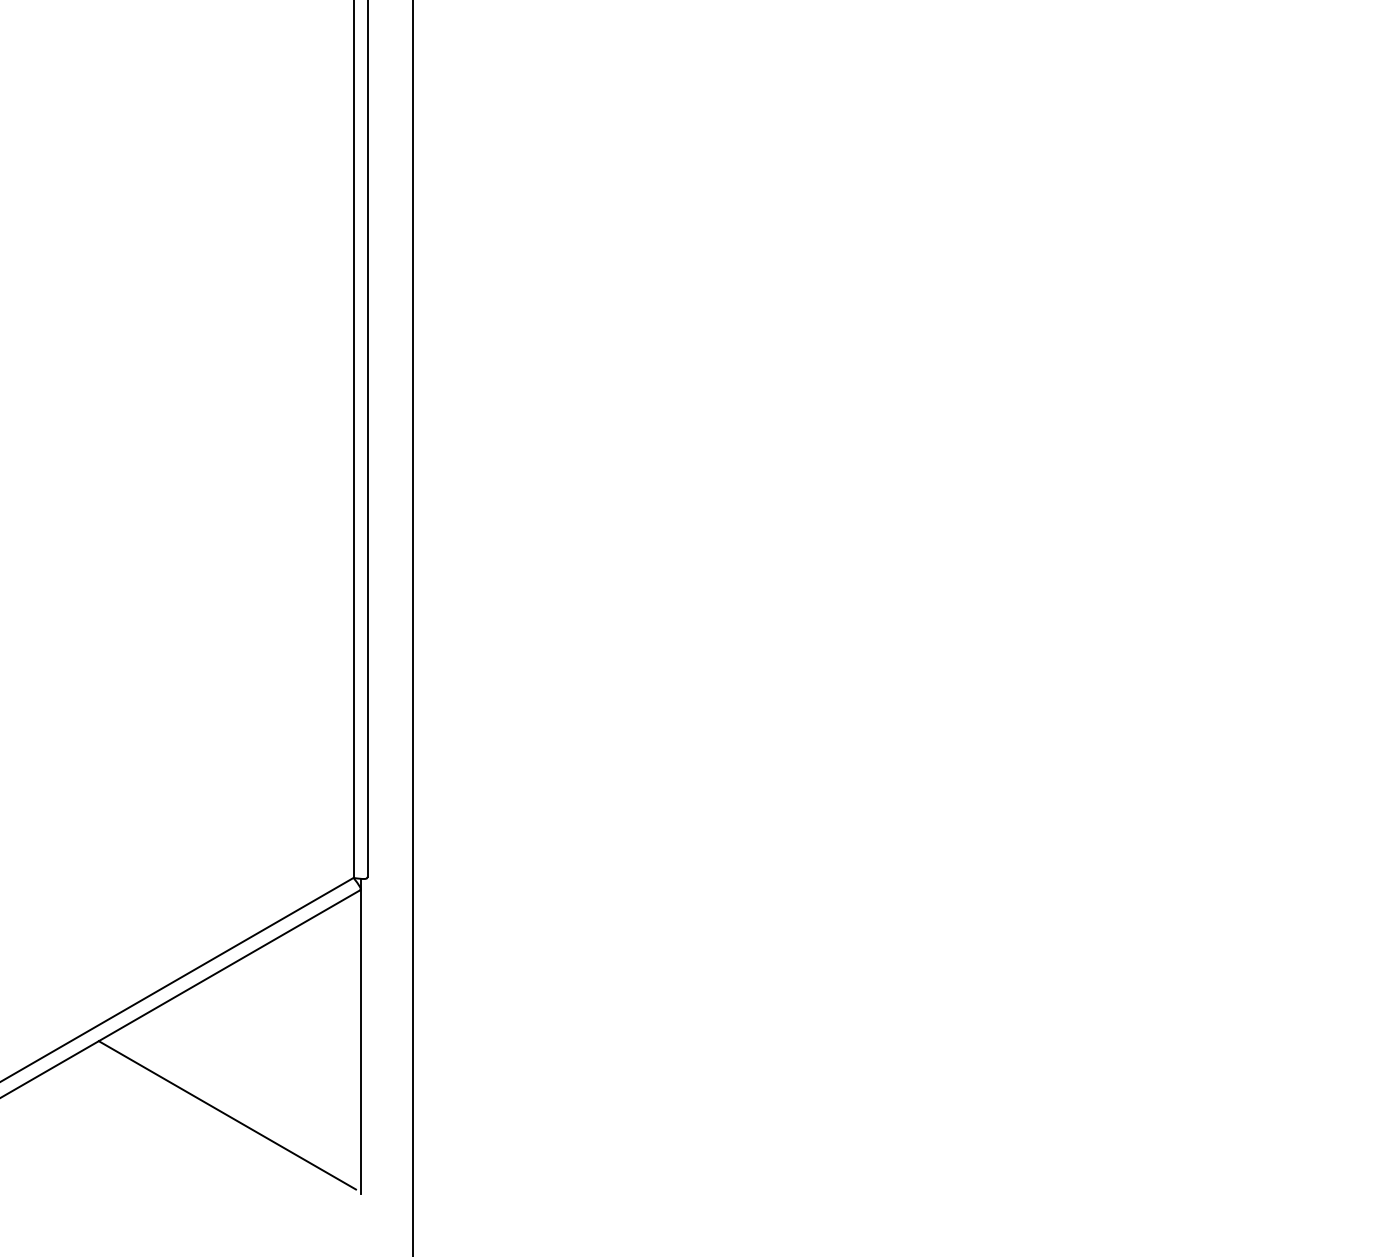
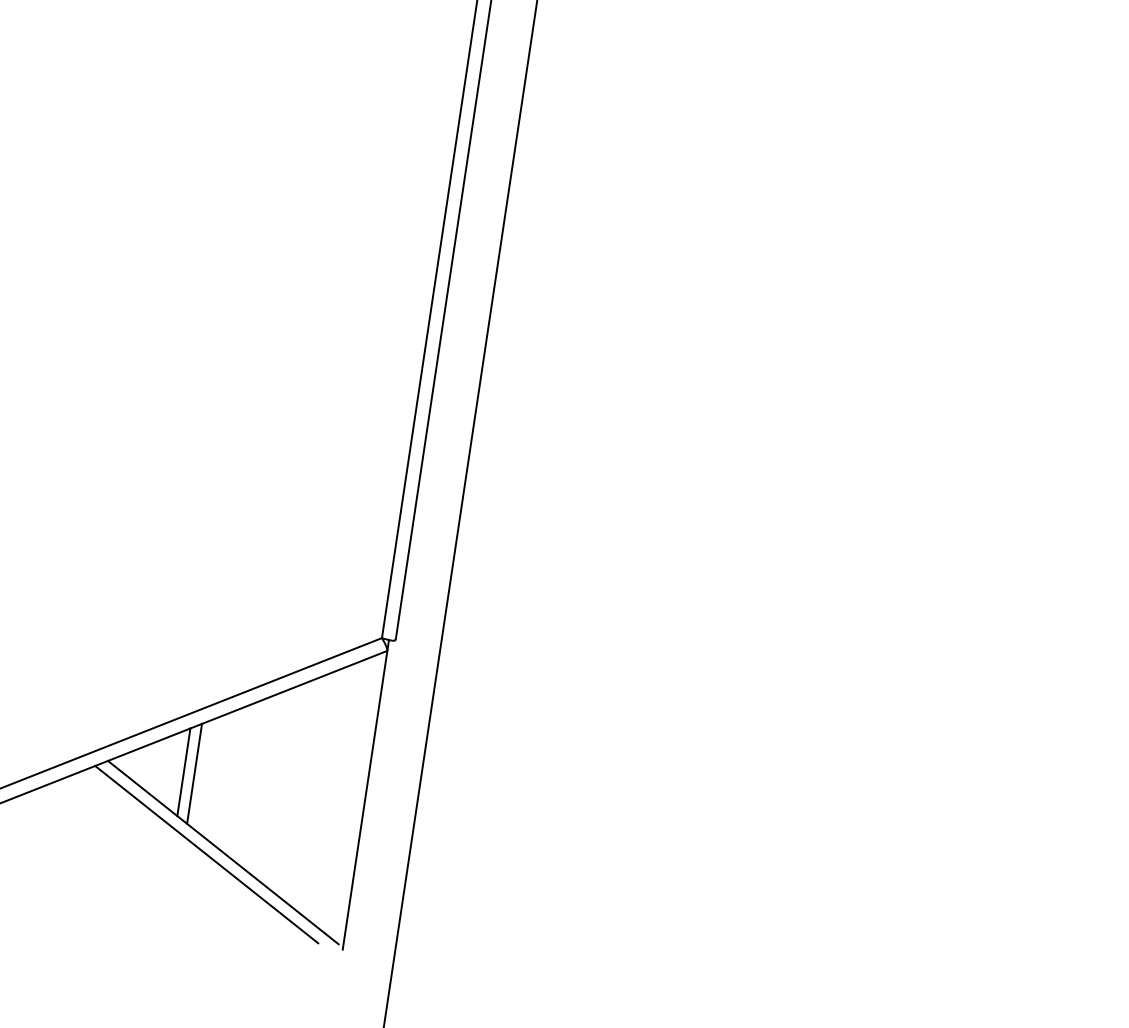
line: (176, 1040) -> (184, 771), added
line: (187, 1040) -> (195, 773), added
line: (210, 1119) -> (206, 854), added

